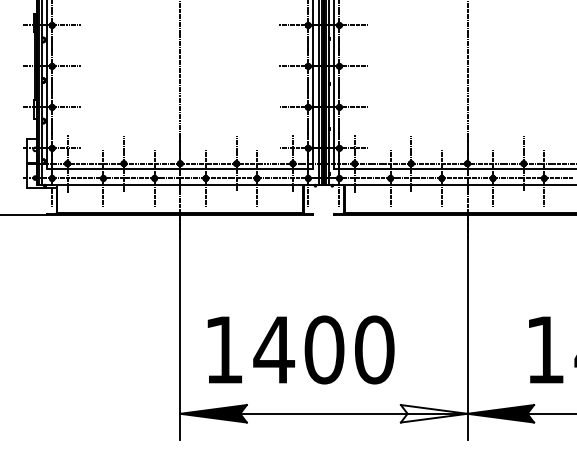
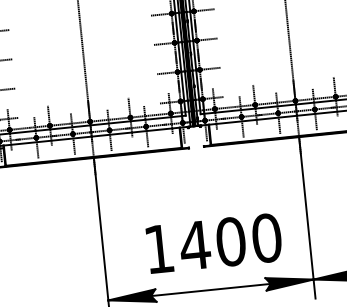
text: (300, 349) -> (213, 243), moved
fill: (433, 413) -> (289, 281), added

